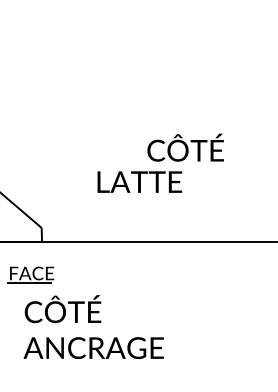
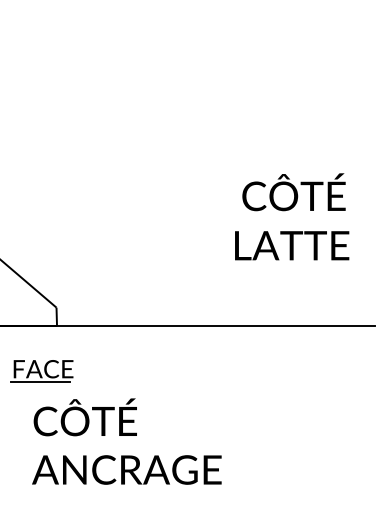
text: (185, 147) -> (293, 192), moved
text: (140, 181) -> (292, 245), moved

